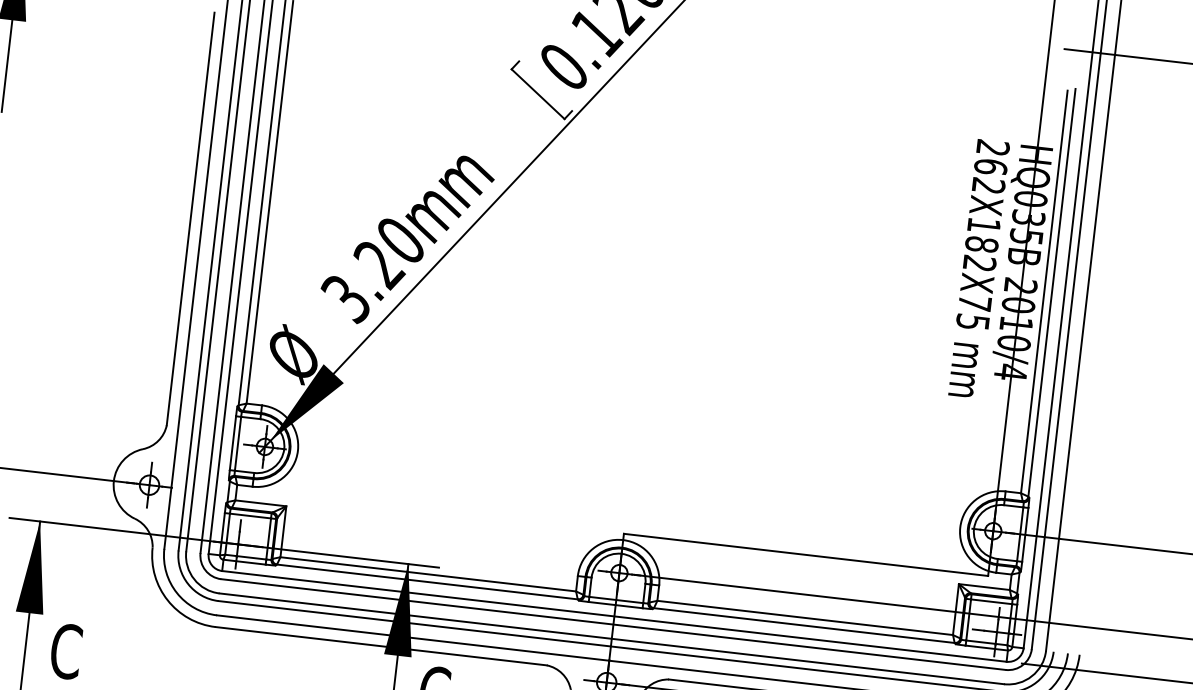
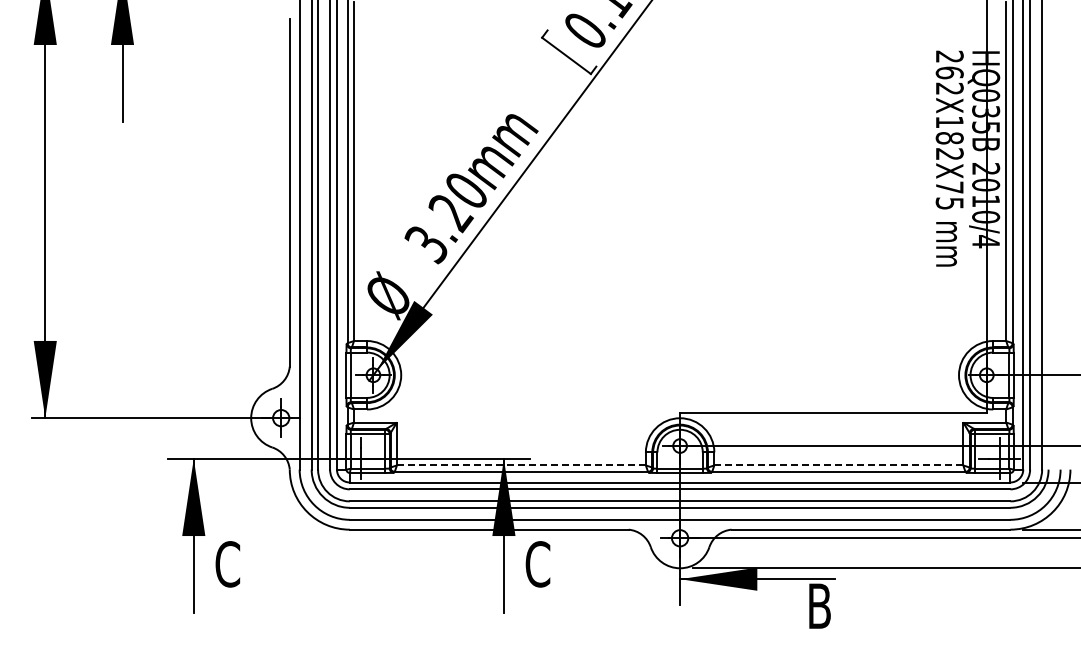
line: (428, 574) -> (521, 465), solid -> dashed
line: (805, 618) -> (839, 465), solid -> dashed

